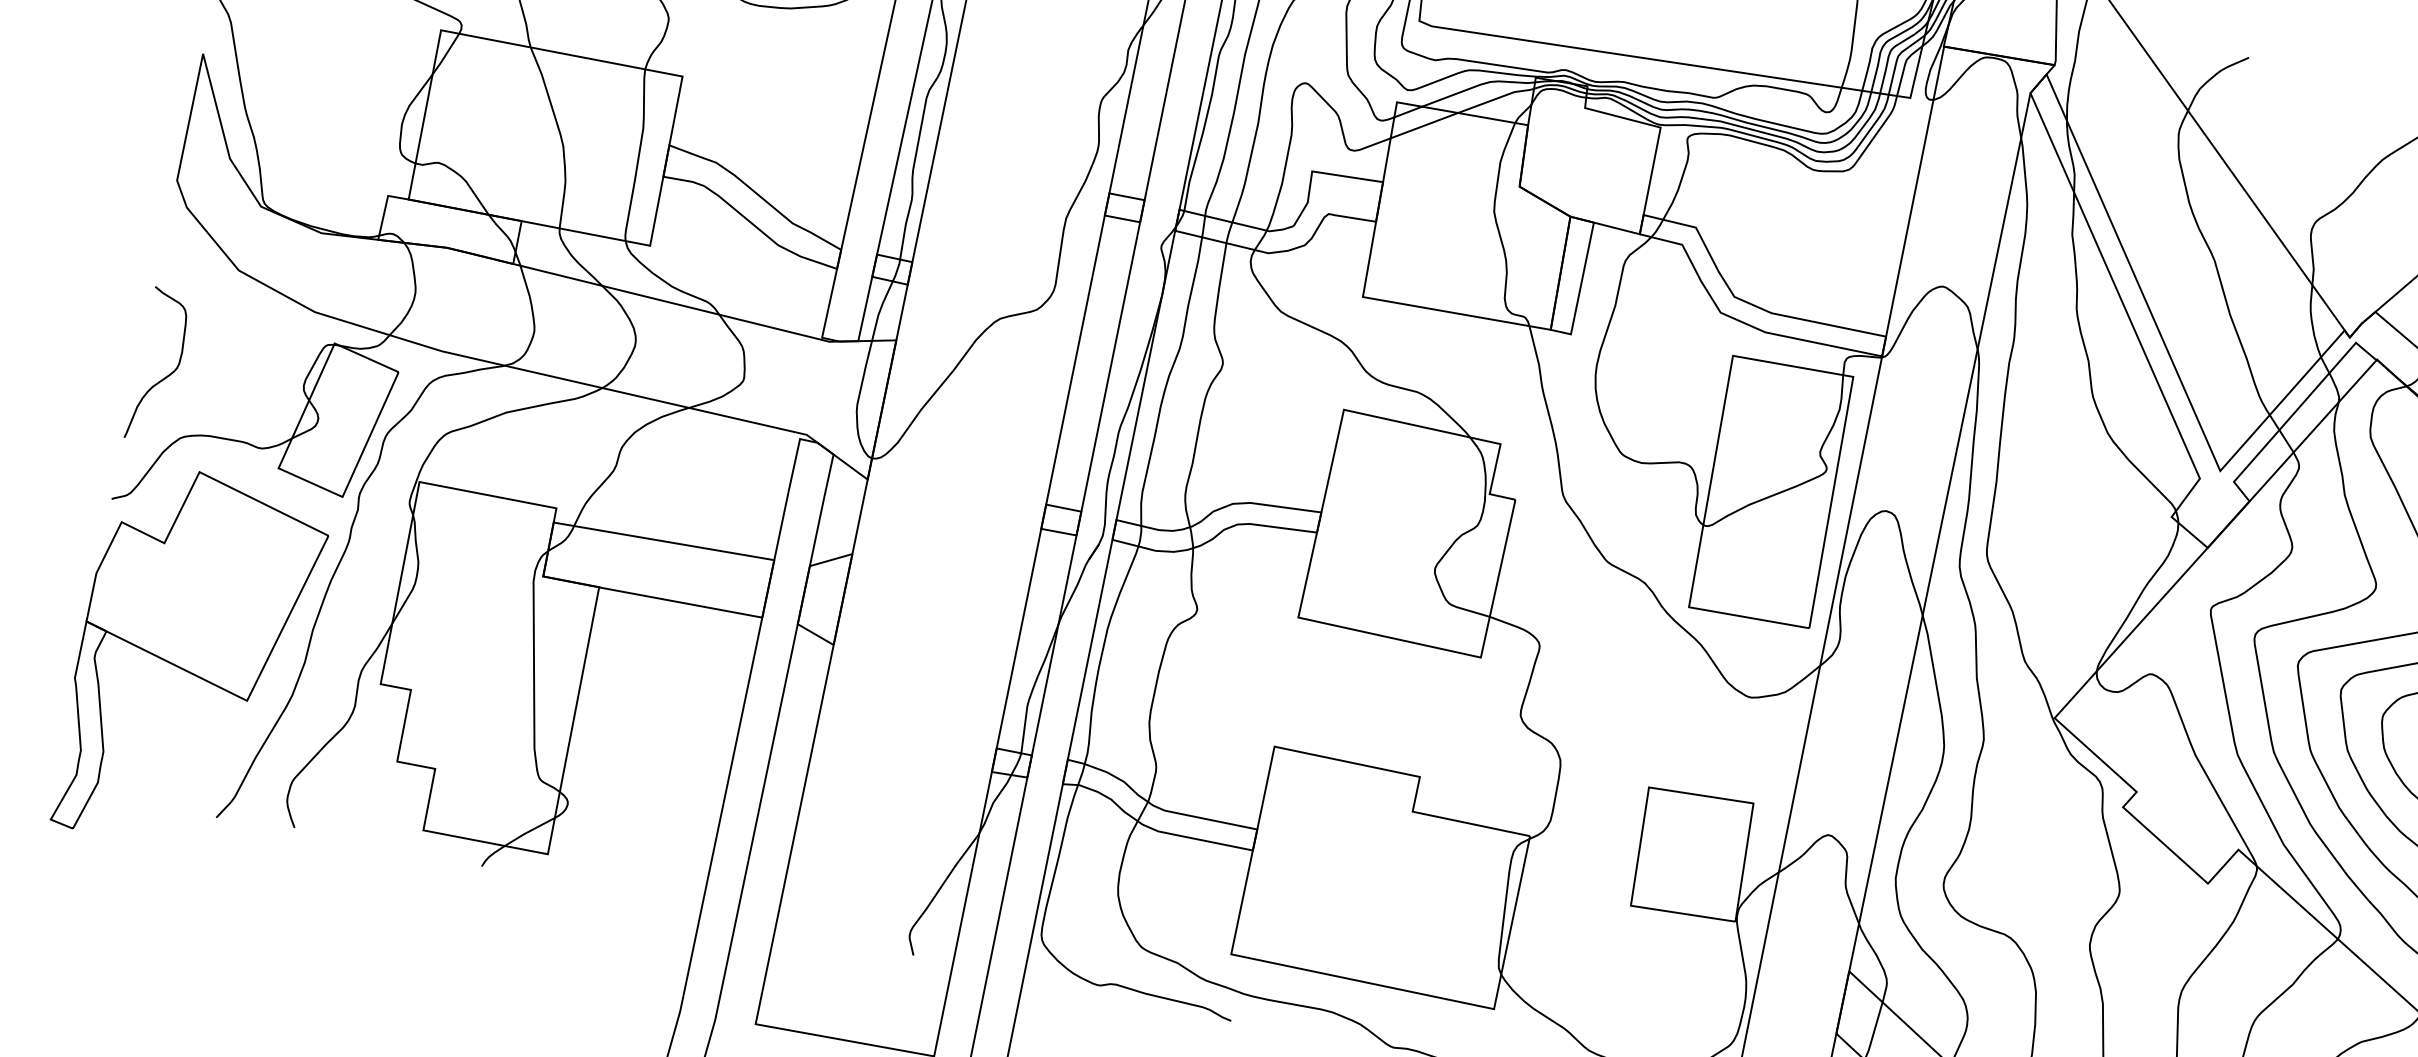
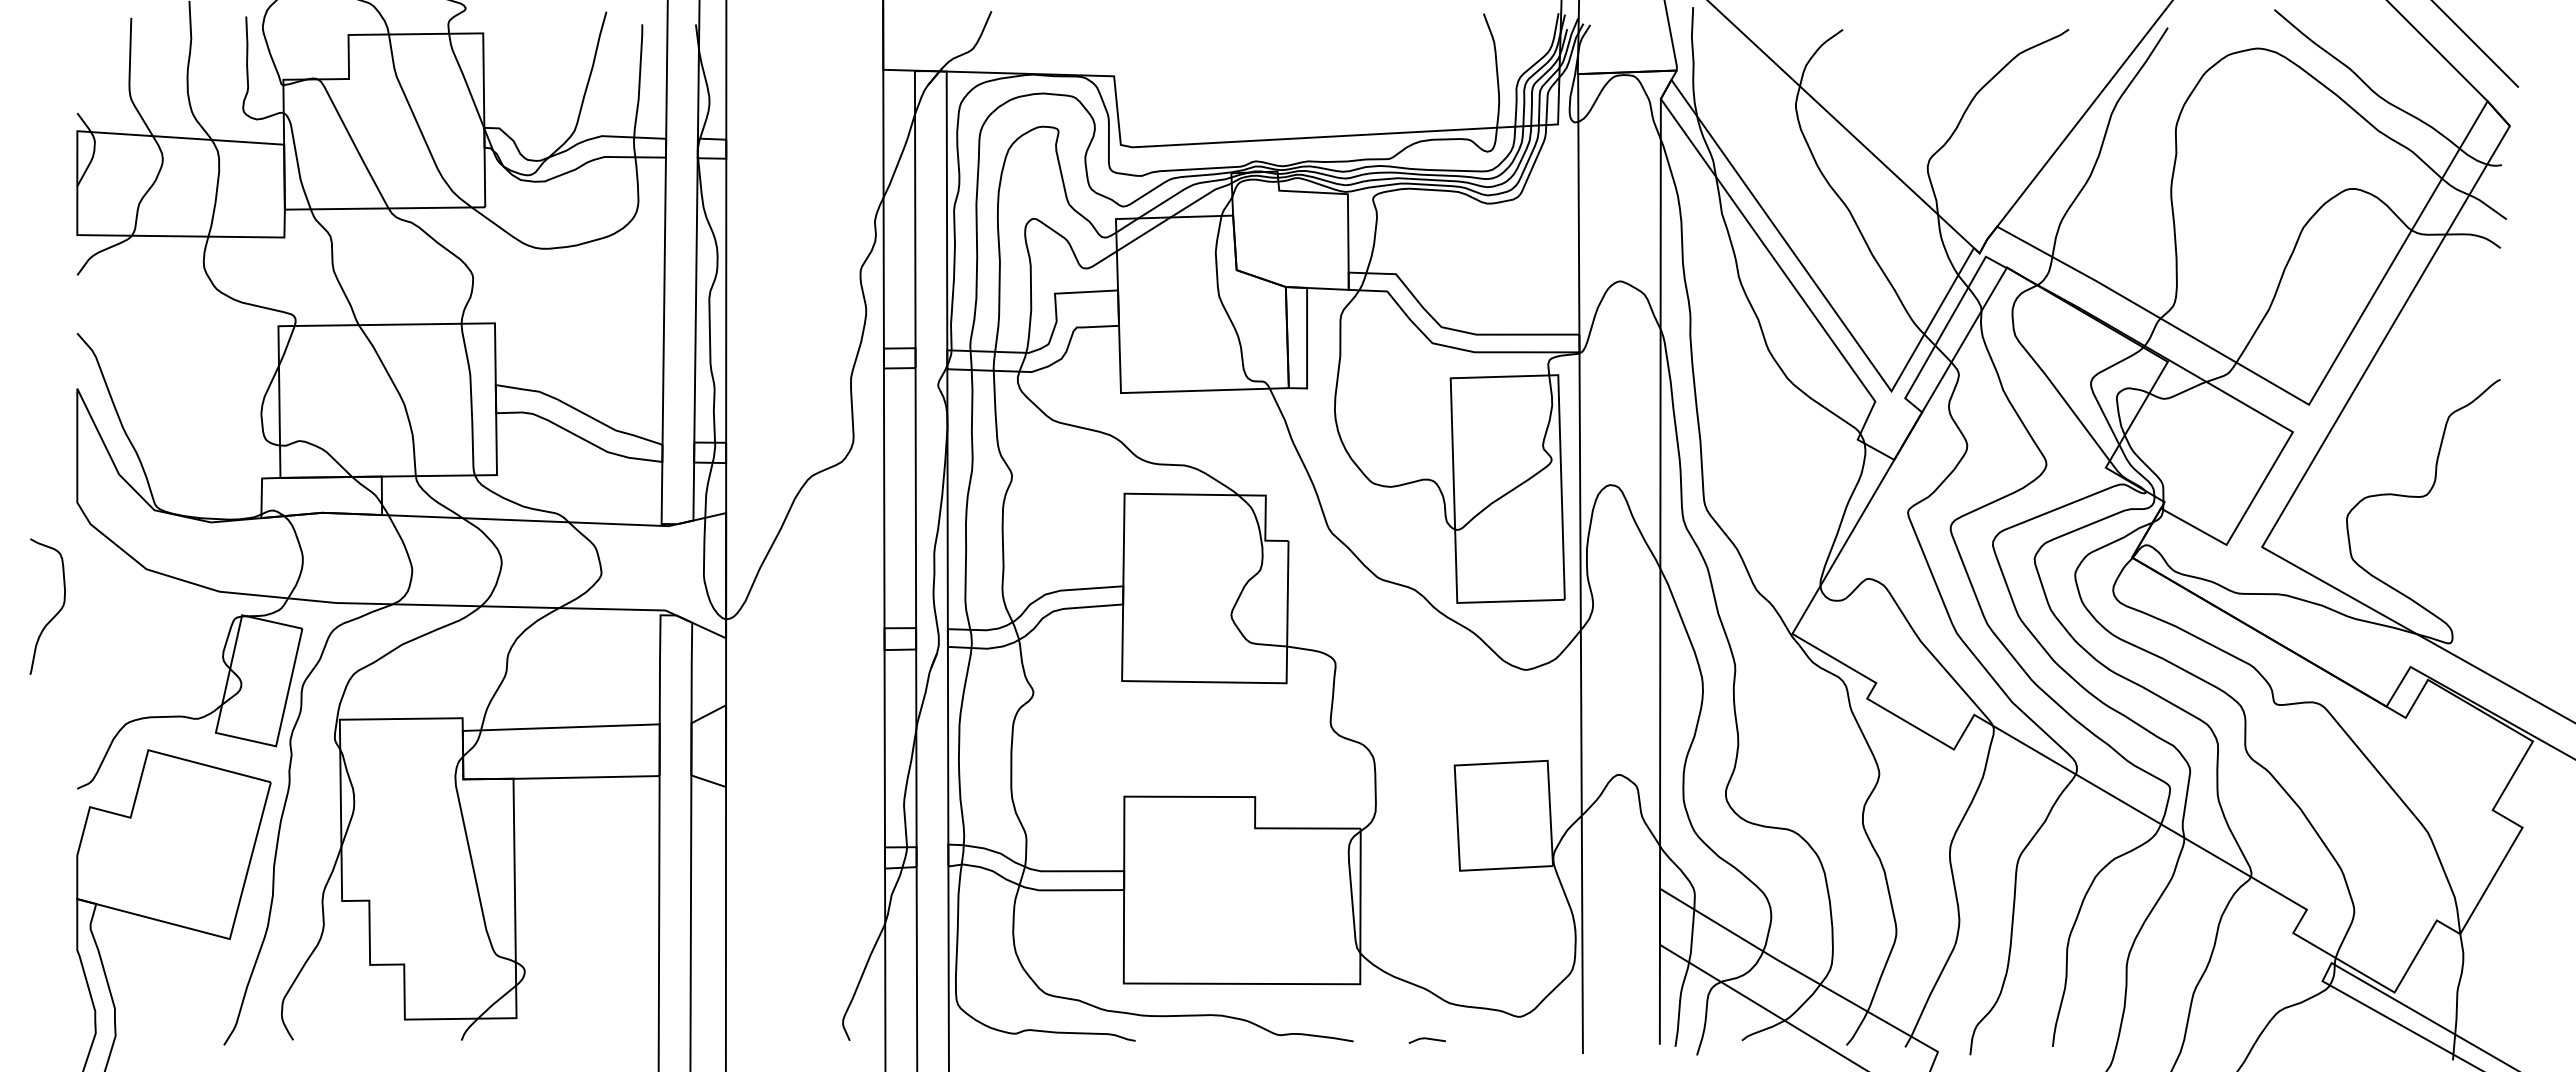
curve: (166, 376) -> (55, 614), moved

